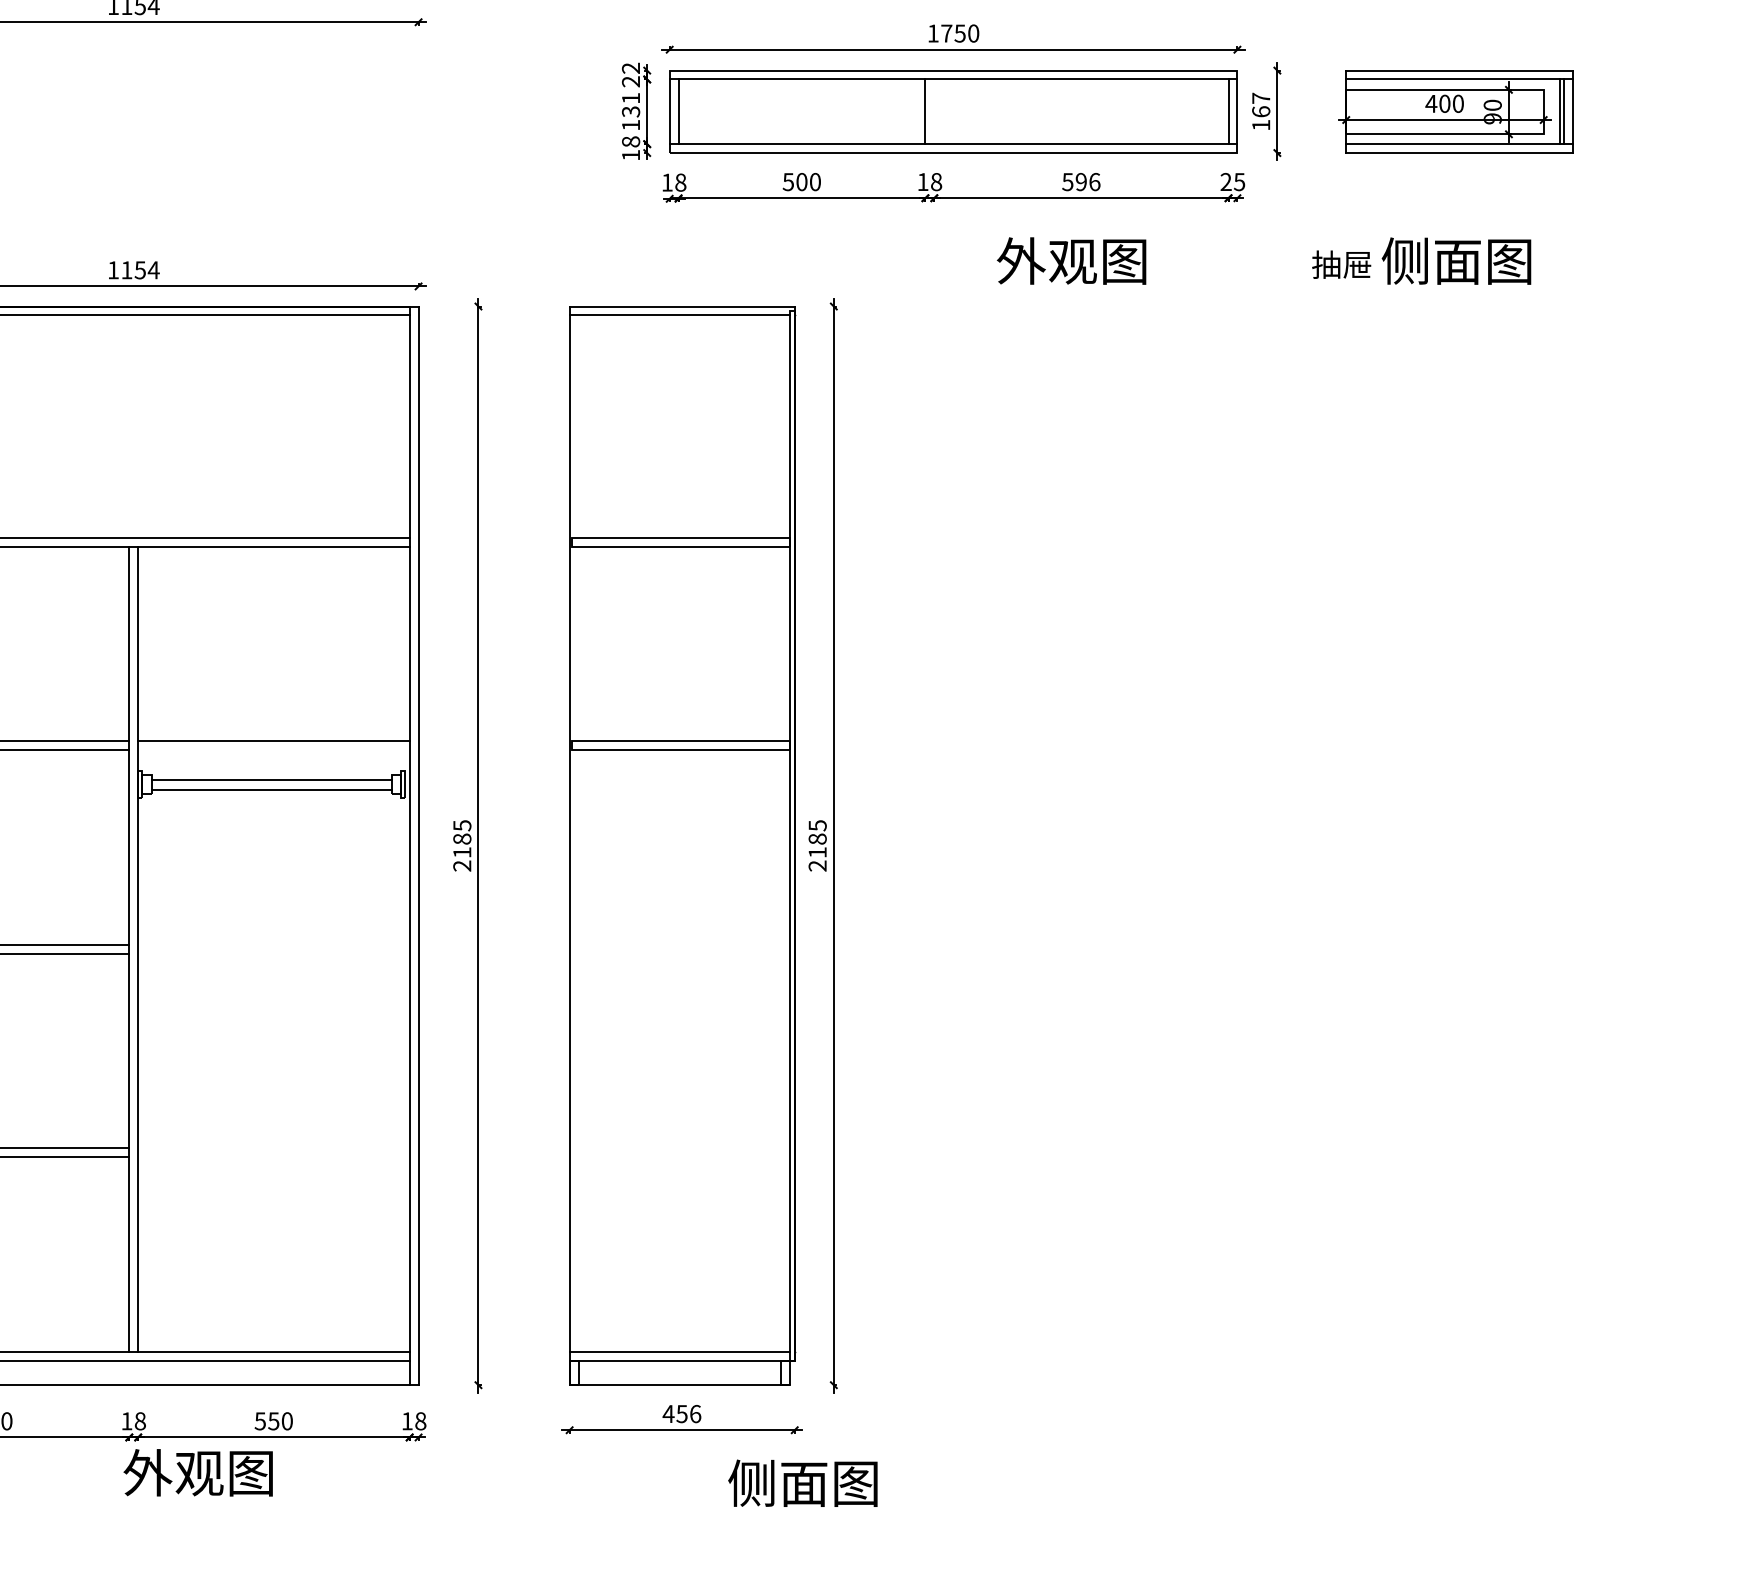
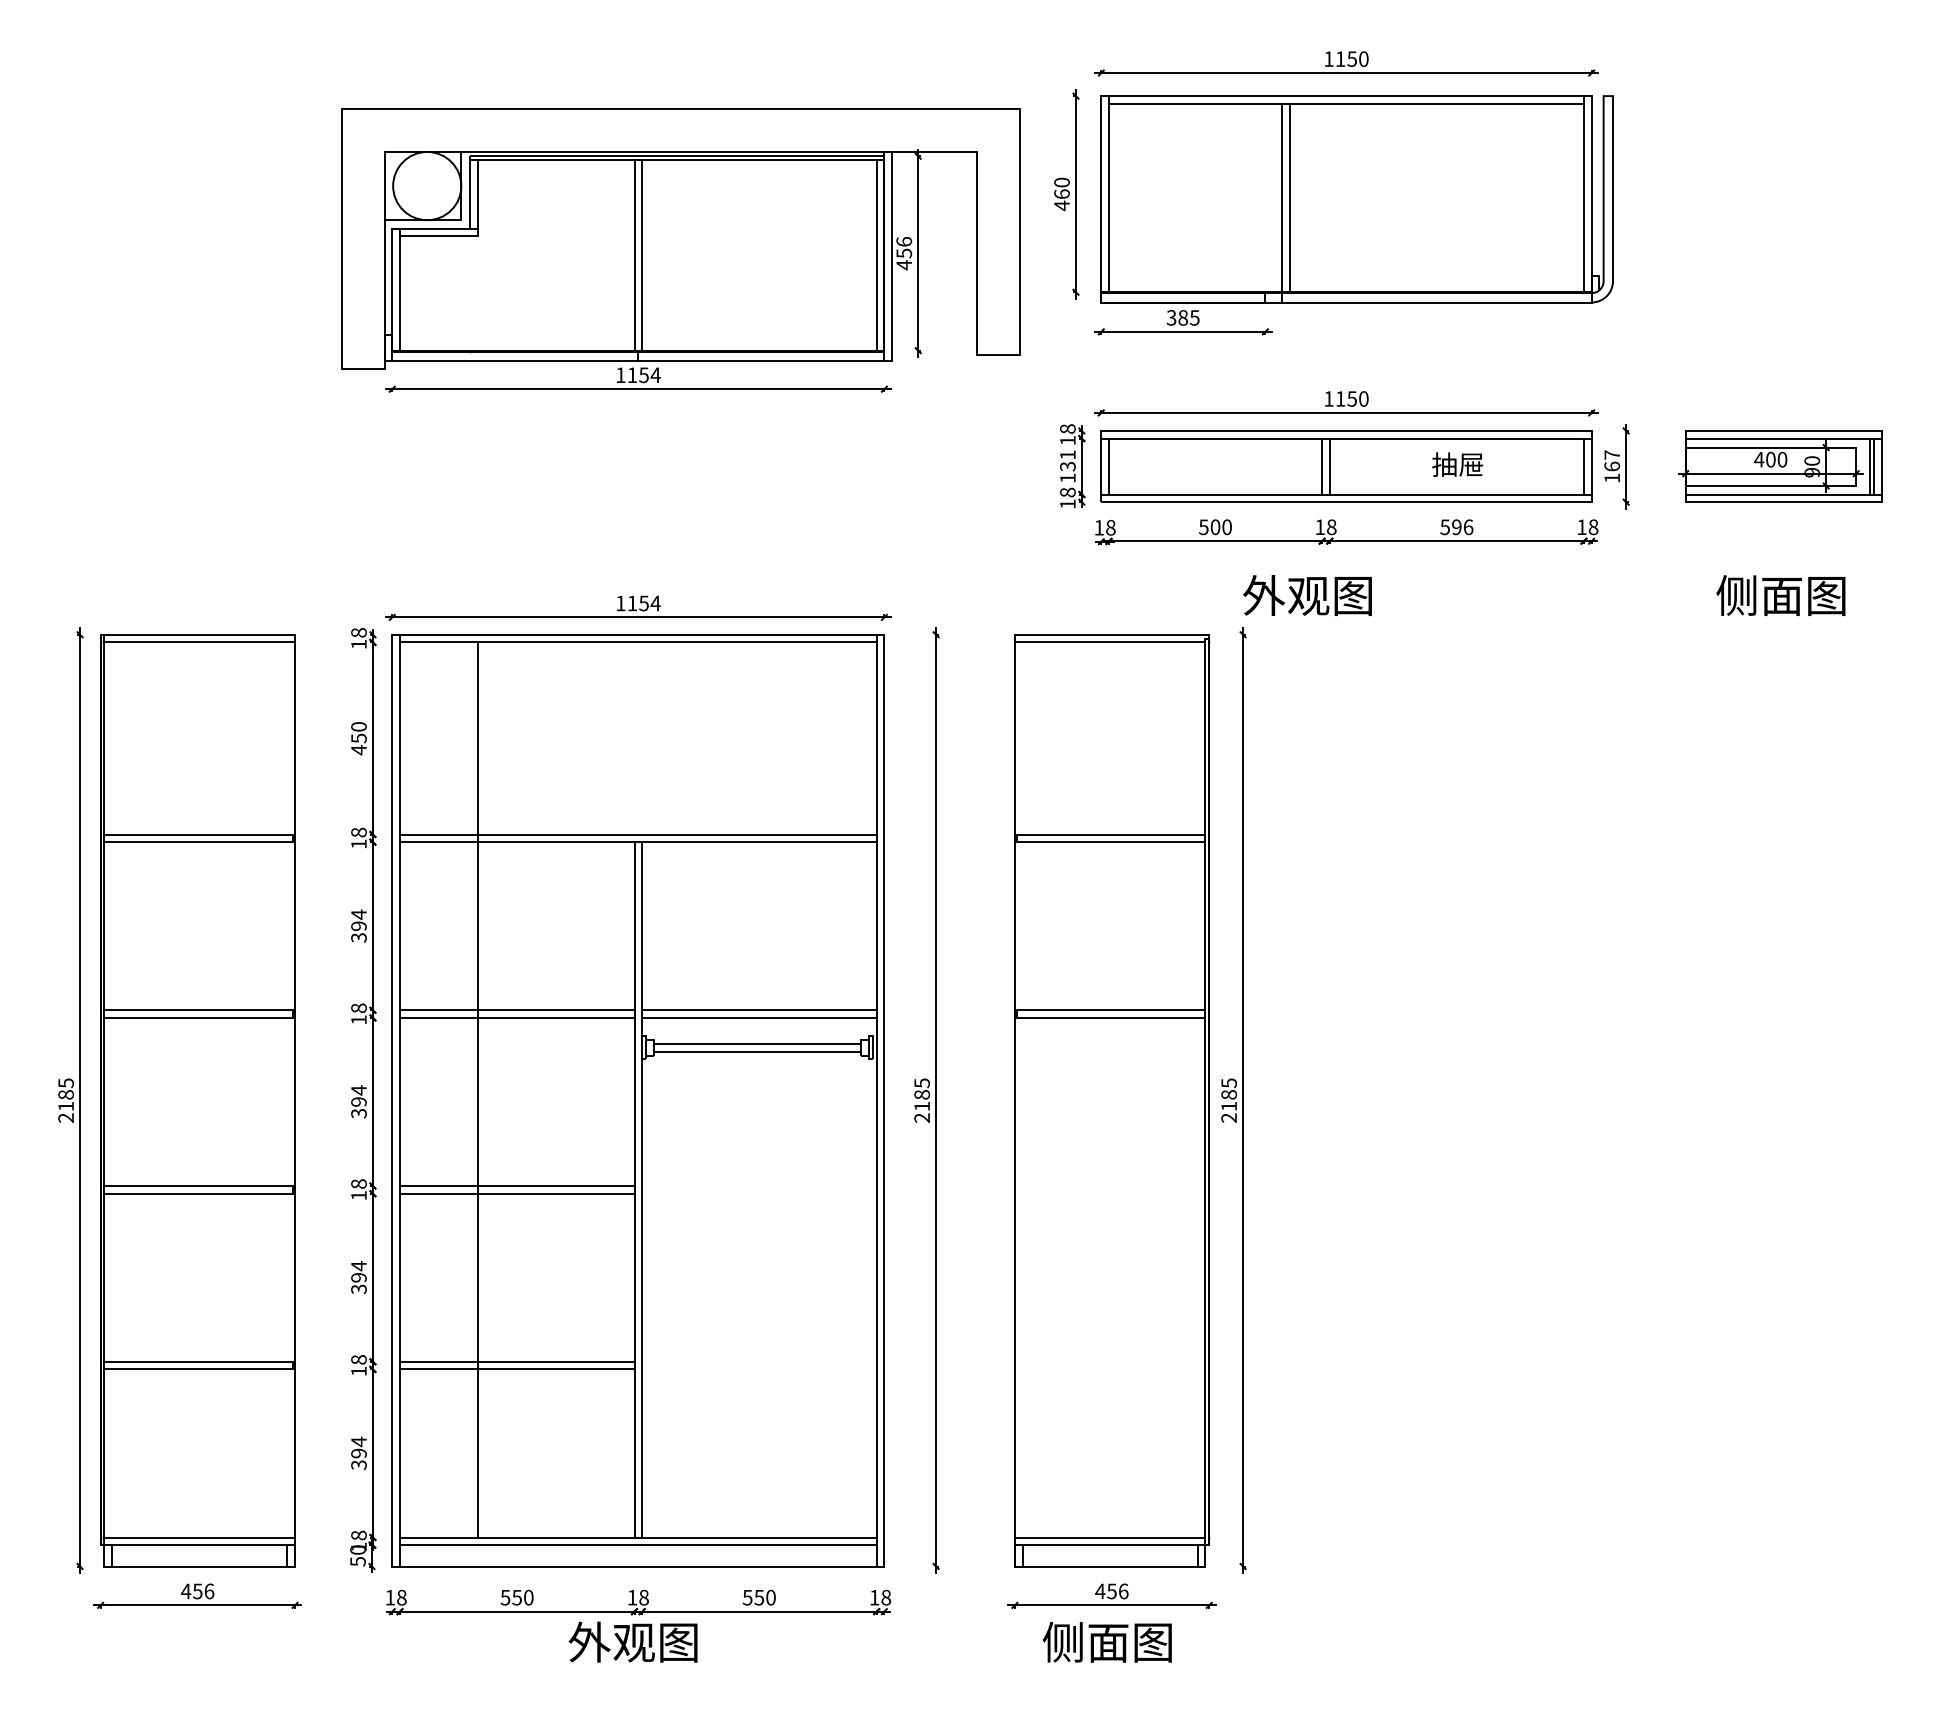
text: (946, 32) -> (1340, 398), 1750 -> 1150
text: (630, 74) -> (1067, 434), 22 -> 18
line: (933, 111) -> (1329, 466), added
text: (1232, 181) -> (1587, 526), 25 -> 18
text: (1071, 261) -> (1307, 595), moved
text: (1341, 264) -> (1457, 464), moved
line: (274, 749) -> (759, 1017), added
text: (197, 1472) -> (632, 1641), moved
text: (803, 1482) -> (1107, 1641), moved

